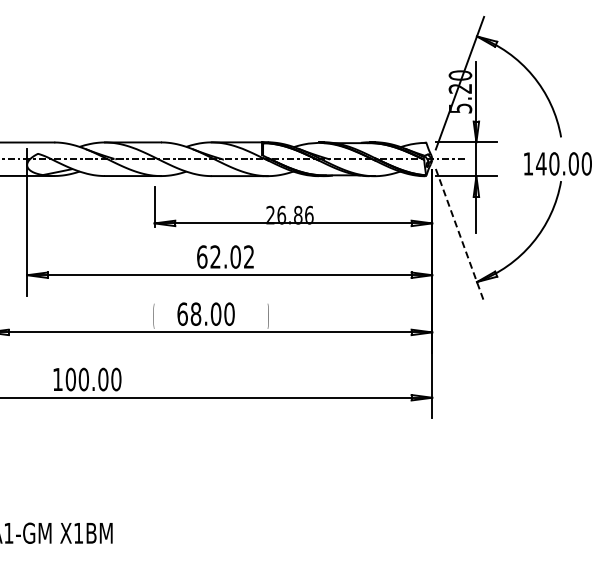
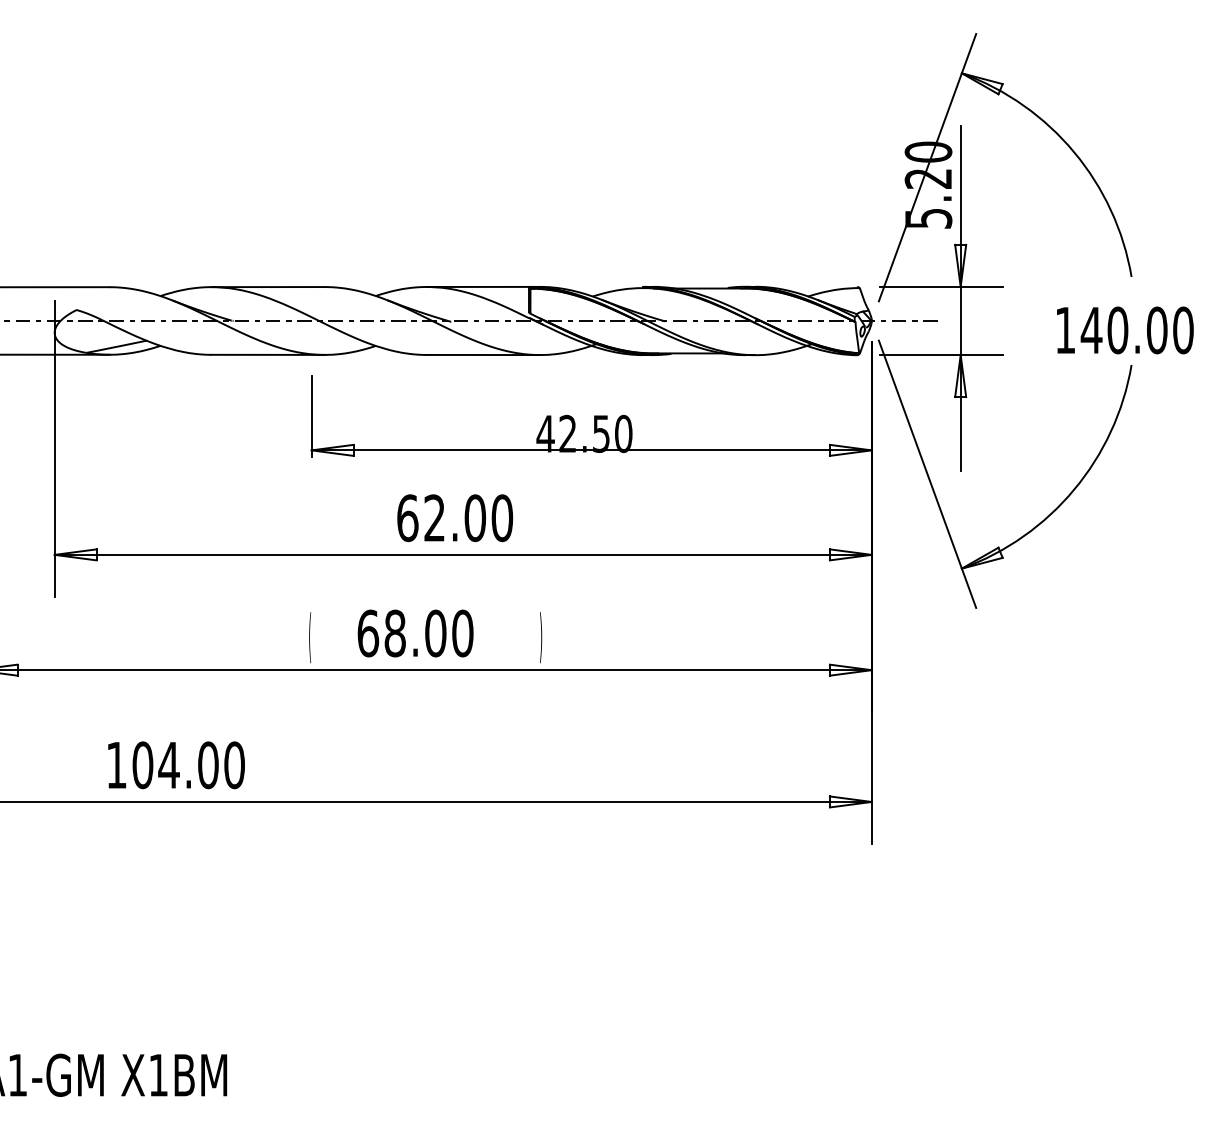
text: (289, 214) -> (583, 432), 26.86 -> 42.50
line: (459, 235) -> (926, 474), dashed -> solid
text: (248, 256) -> (501, 517), 62.02 -> 62.00
text: (83, 379) -> (168, 765), 100.00 -> 104.00

